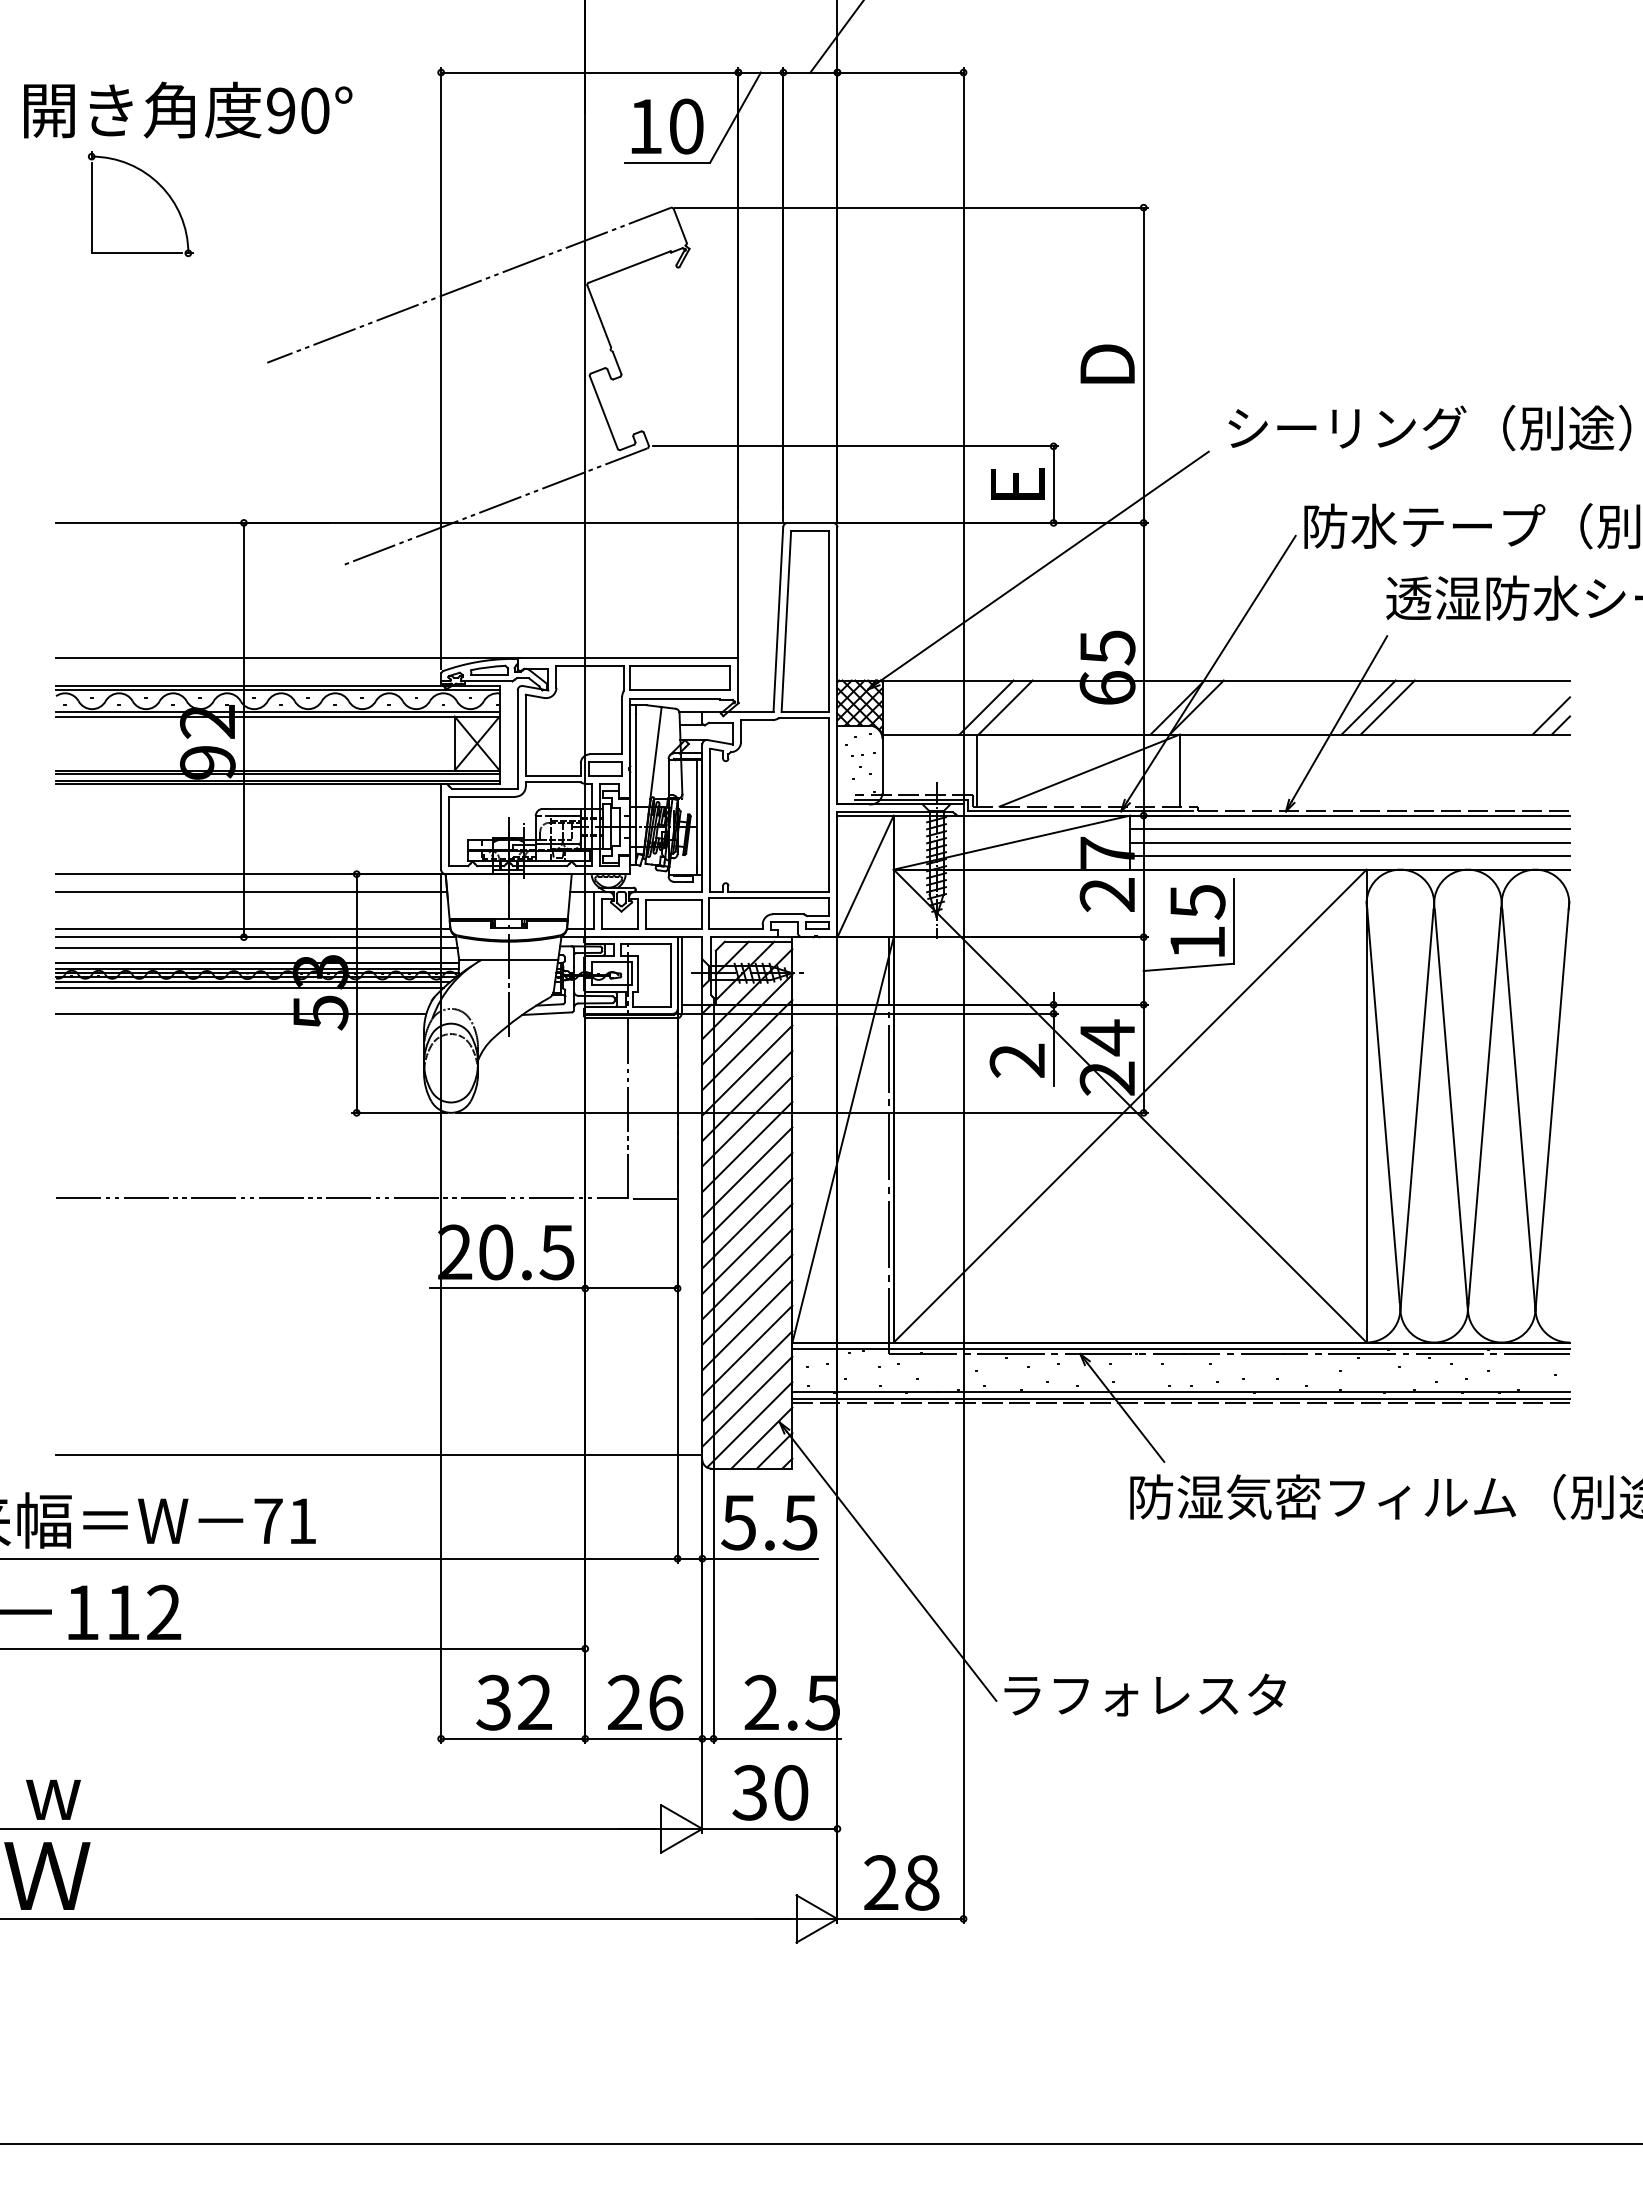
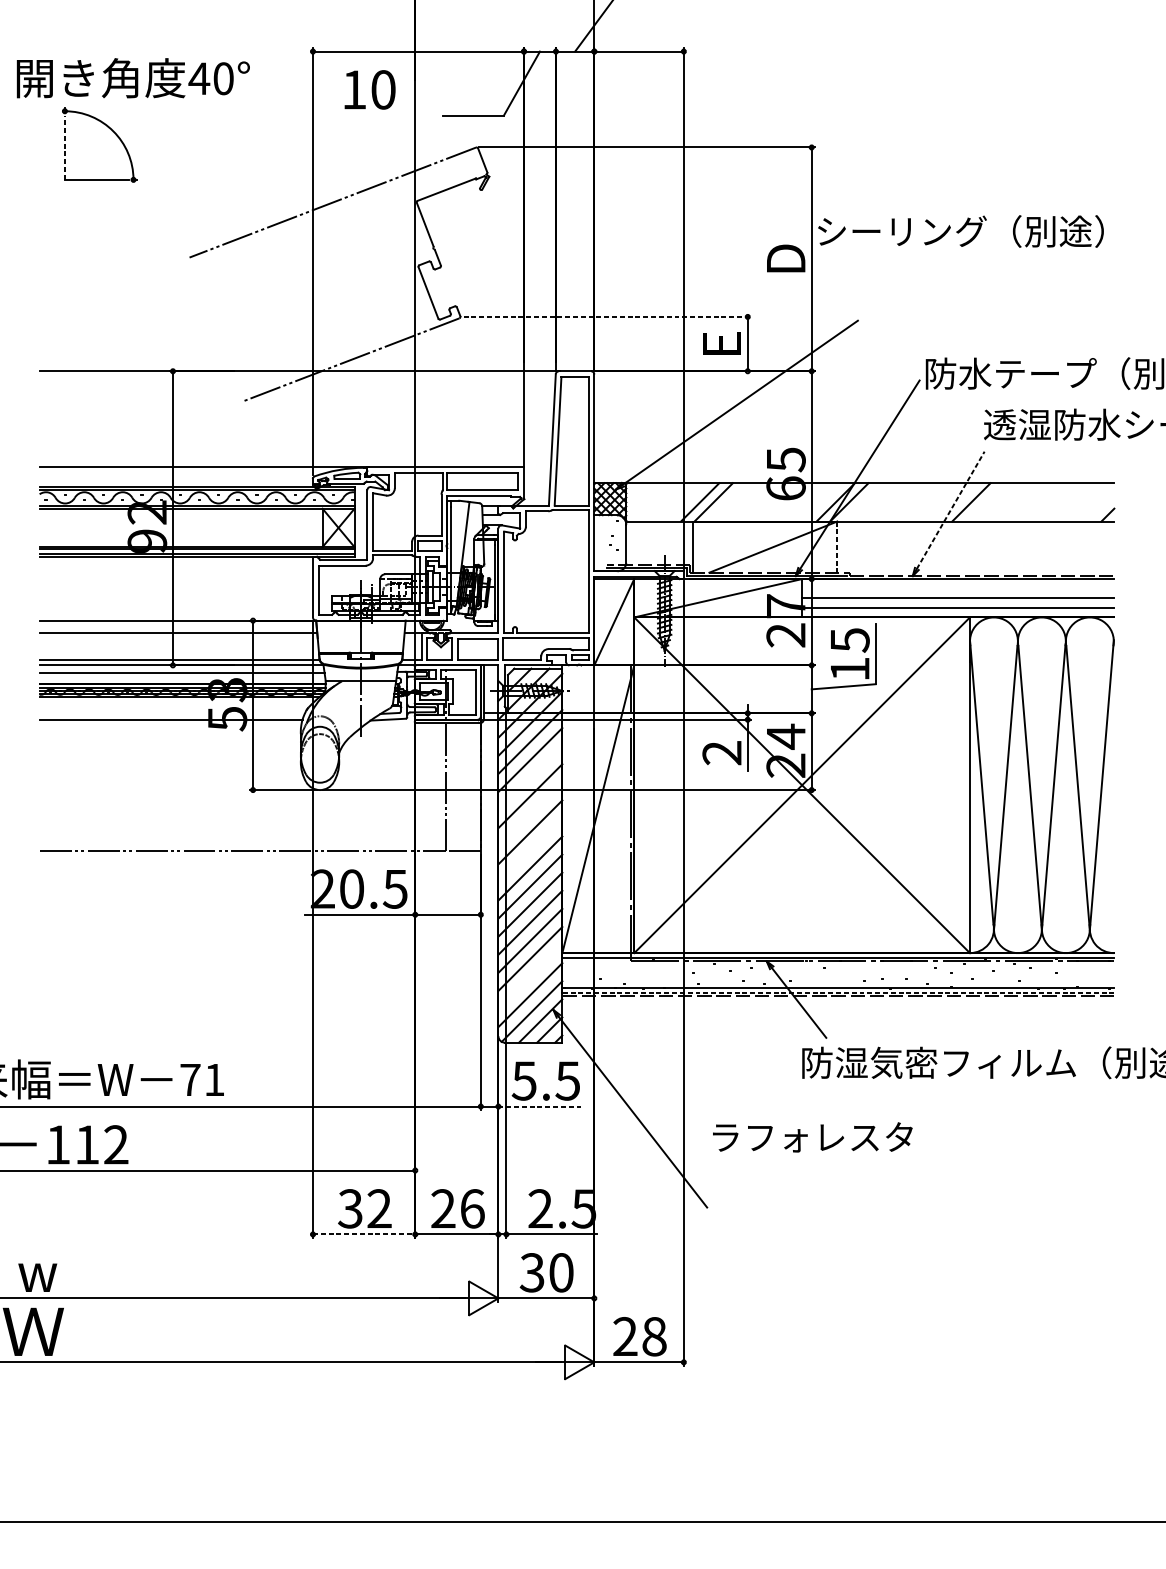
text: (280, 110) -> (198, 78), 90° -> 40°
text: (667, 126) -> (370, 89), moved
line: (91, 207) -> (64, 147), solid -> dashed
text: (1429, 427) -> (960, 231), moved
line: (856, 446) -> (607, 317), solid -> dashed
line: (1387, 707) -> (984, 502), removed
line: (1550, 715) -> (1100, 507), removed
line: (1339, 718) -> (950, 510), solid -> dashed
line: (1179, 771) -> (837, 547), solid -> dashed
line: (1349, 829) -> (957, 588), removed
line: (249, 987) -> (176, 701), removed
line: (747, 1096) -> (530, 778), removed
line: (747, 1146) -> (530, 813), removed
line: (747, 1197) -> (530, 850), removed
line: (747, 1376) -> (530, 977), removed
line: (1181, 1398) -> (838, 992), solid -> dashed
line: (379, 1455) -> (269, 1033), removed
line: (760, 1558) -> (539, 1106), solid -> dashed
text: (1144, 1694) -> (812, 1136), moved
line: (513, 1738) -> (364, 1234), solid -> dashed

